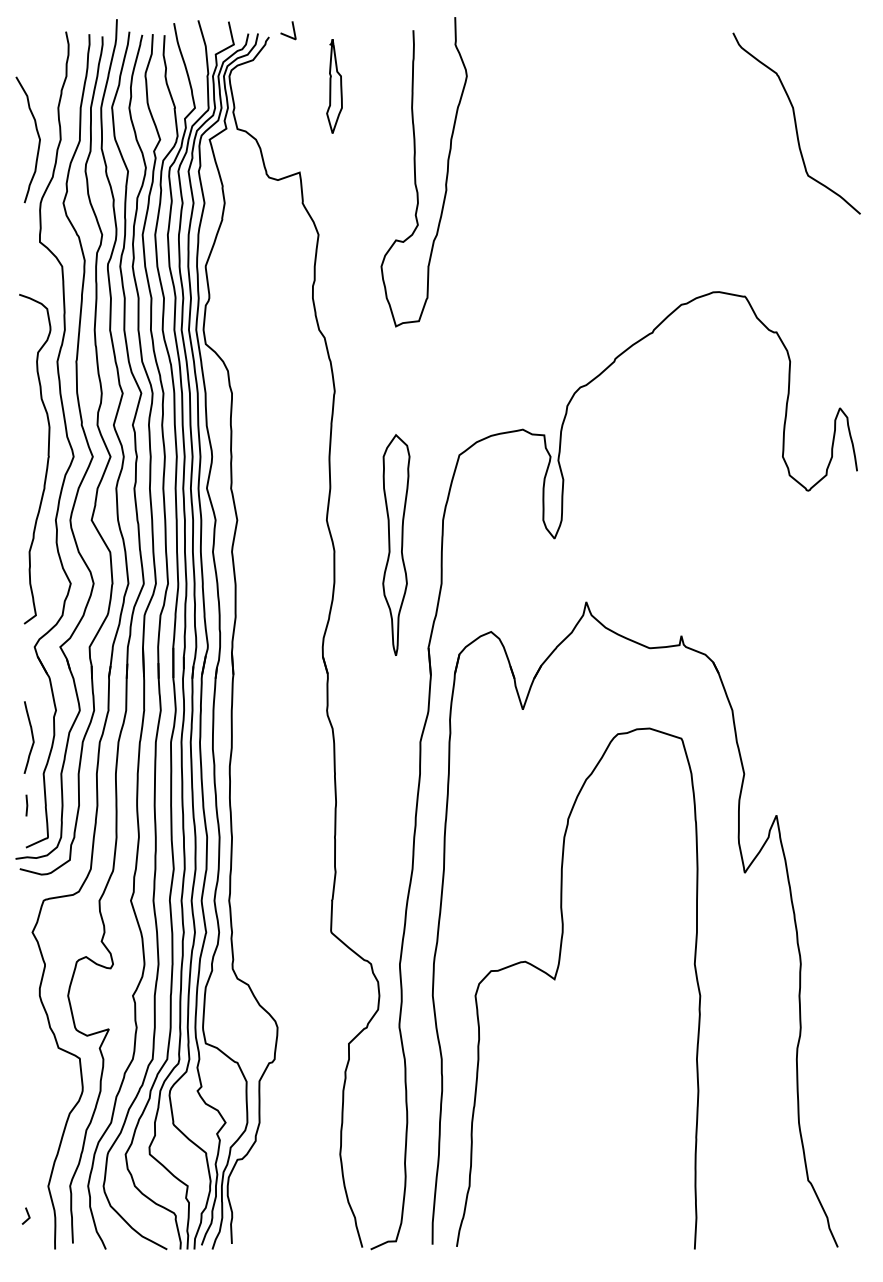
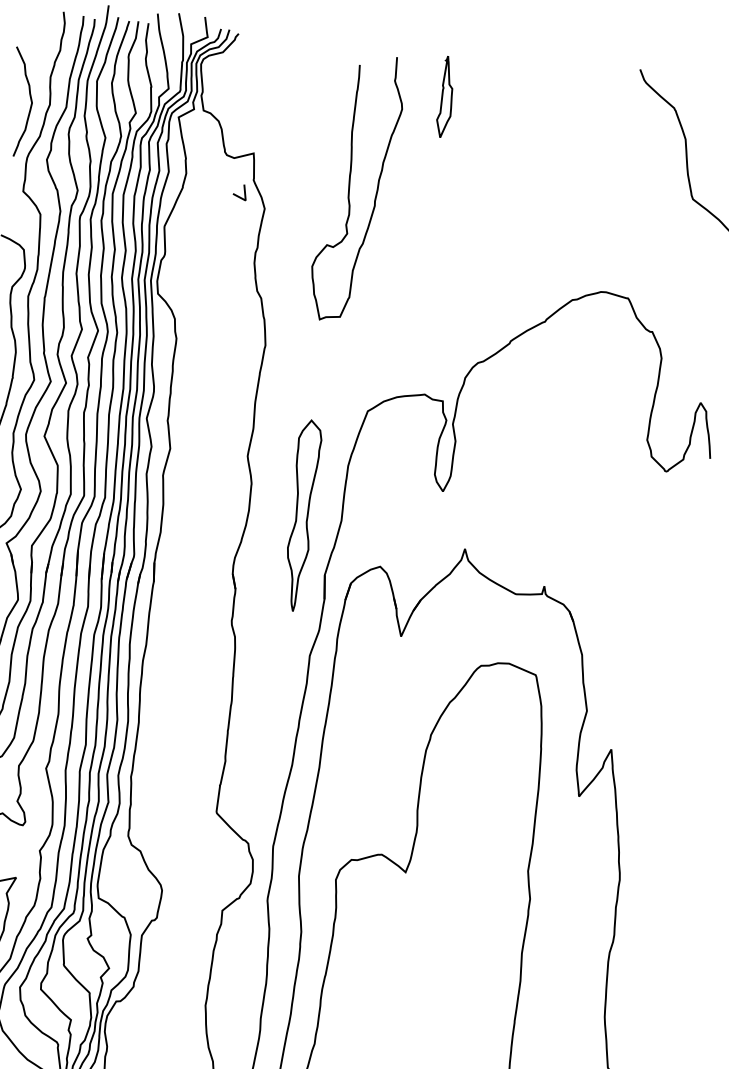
line: (292, 28) -> (243, 190), moved
part: (334, 86) -> (445, 97), moved
curve: (415, 172) -> (349, 188), moved
part: (396, 544) -> (302, 515), moved

